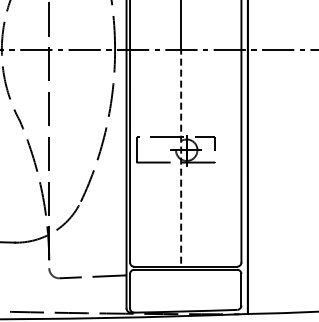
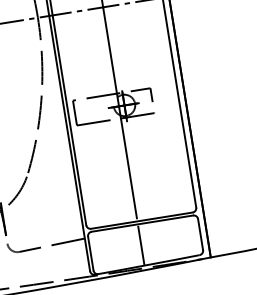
line: (181, 156) -> (120, 112), dashed -> solid
line: (181, 290) -> (141, 244), added

